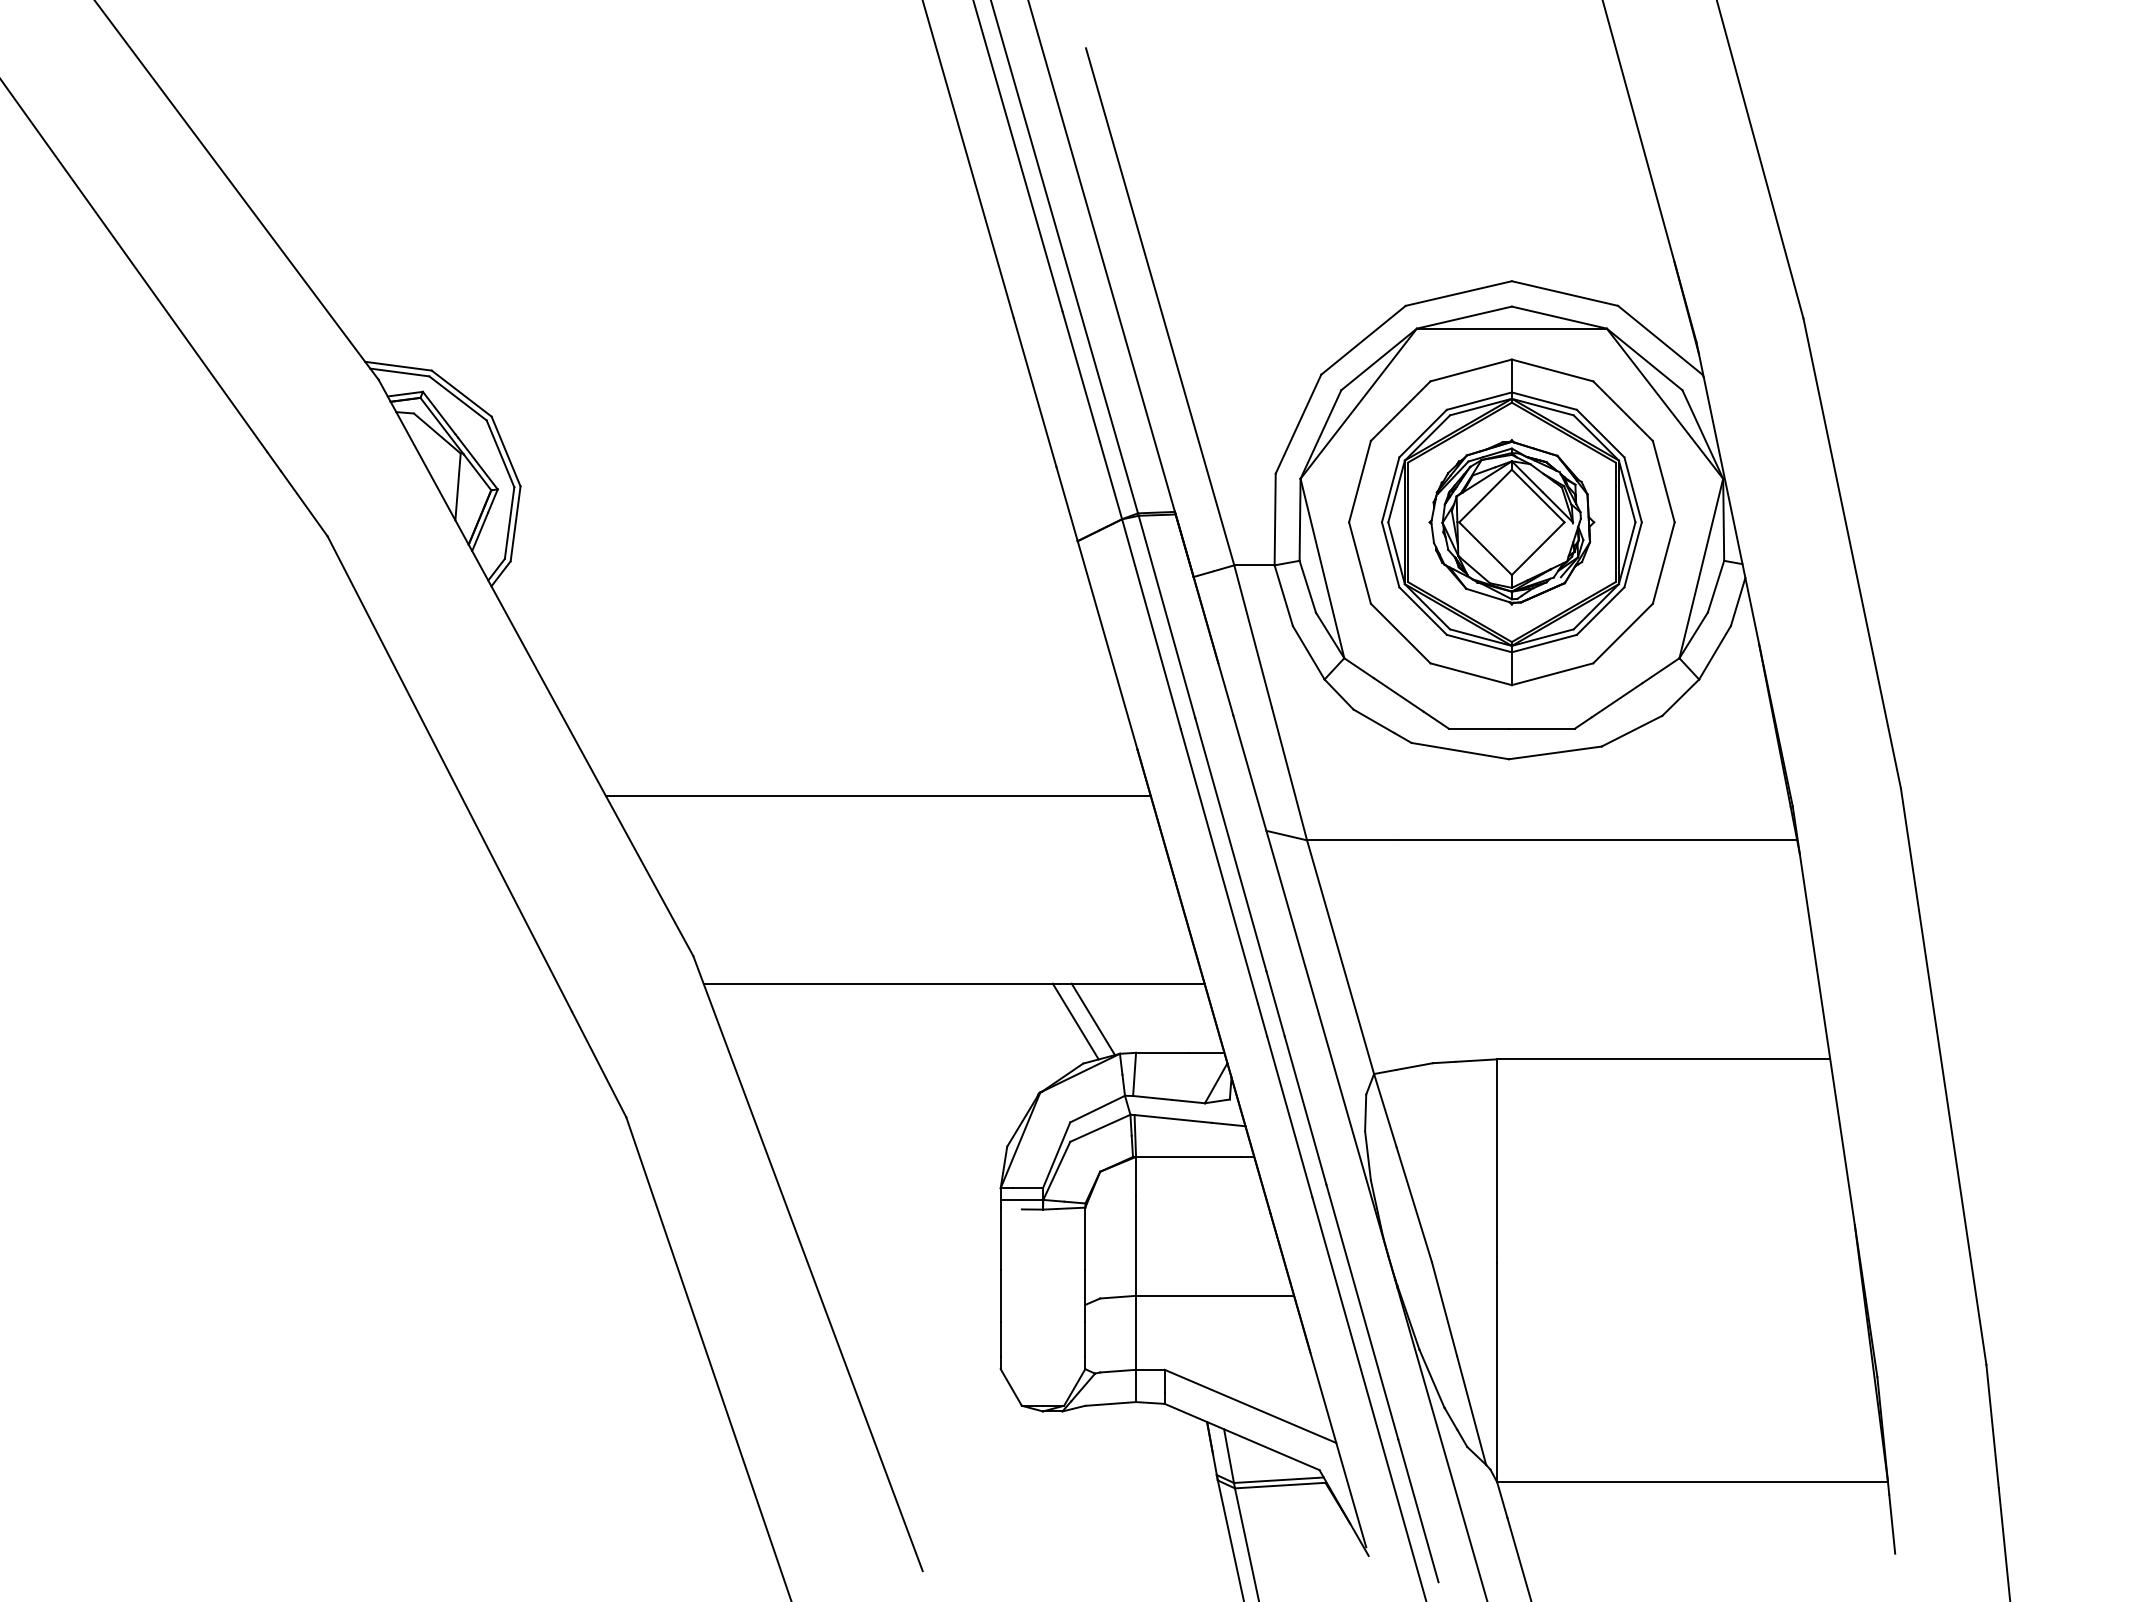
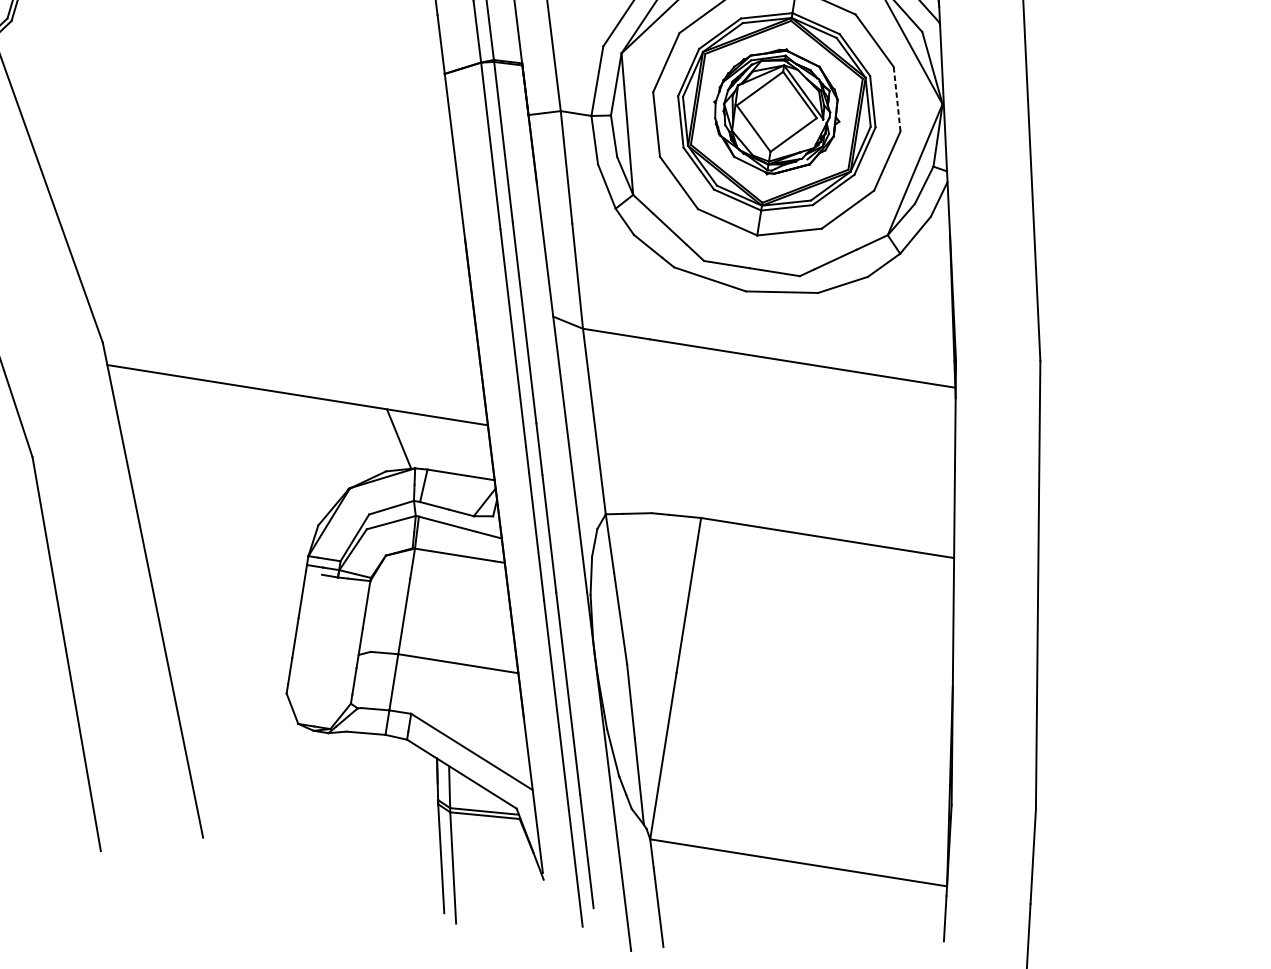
line: (1663, 481) -> (896, 99), solid -> dashed
line: (877, 795) -> (262, 243), removed
line: (1075, 1021) -> (385, 438), removed

